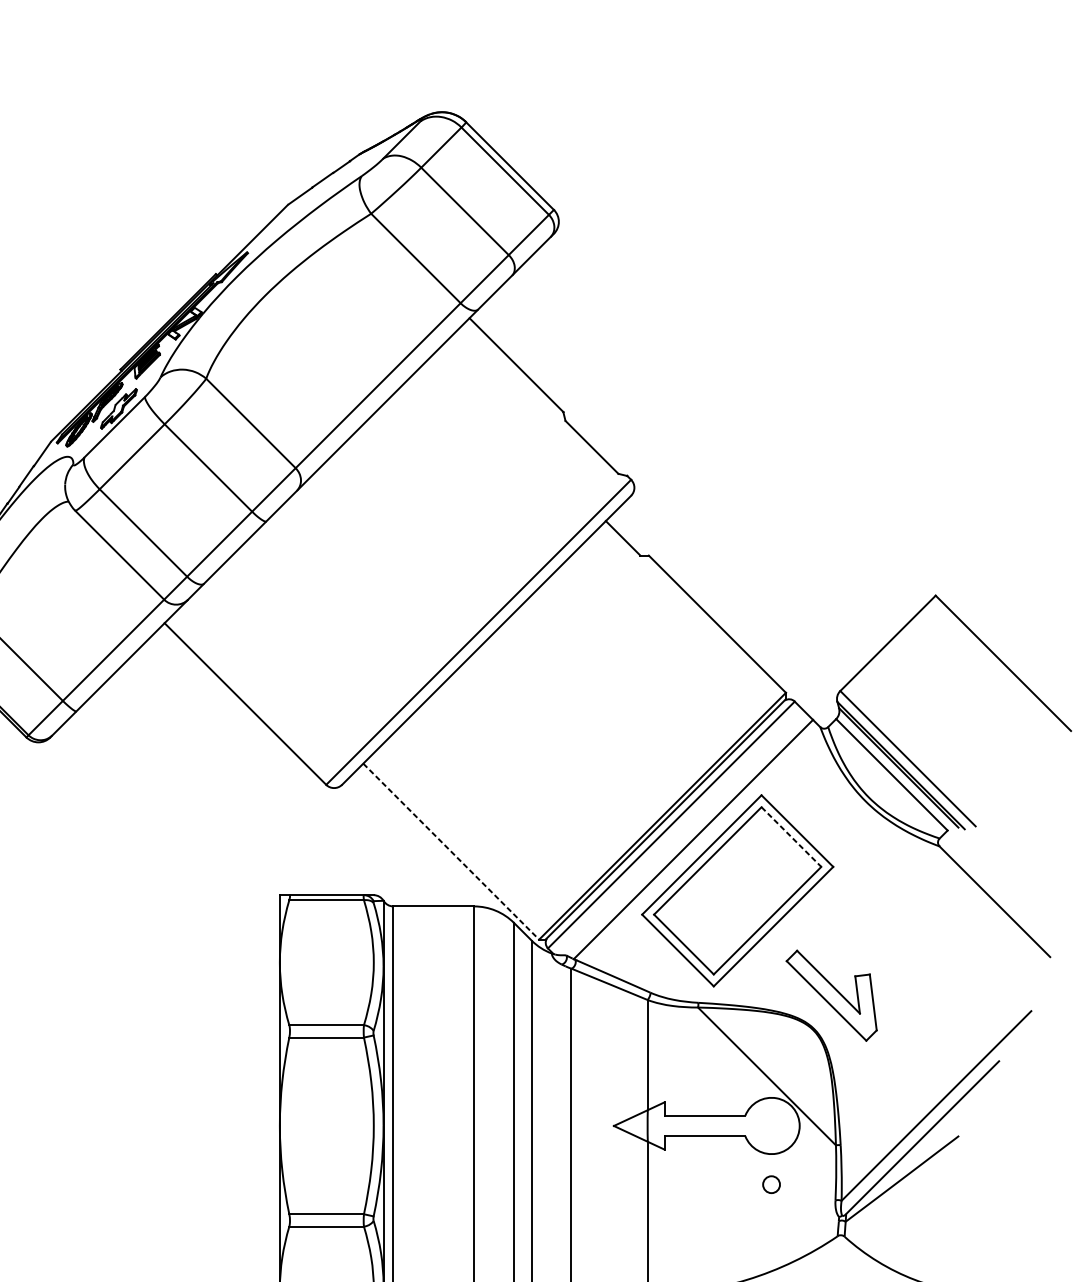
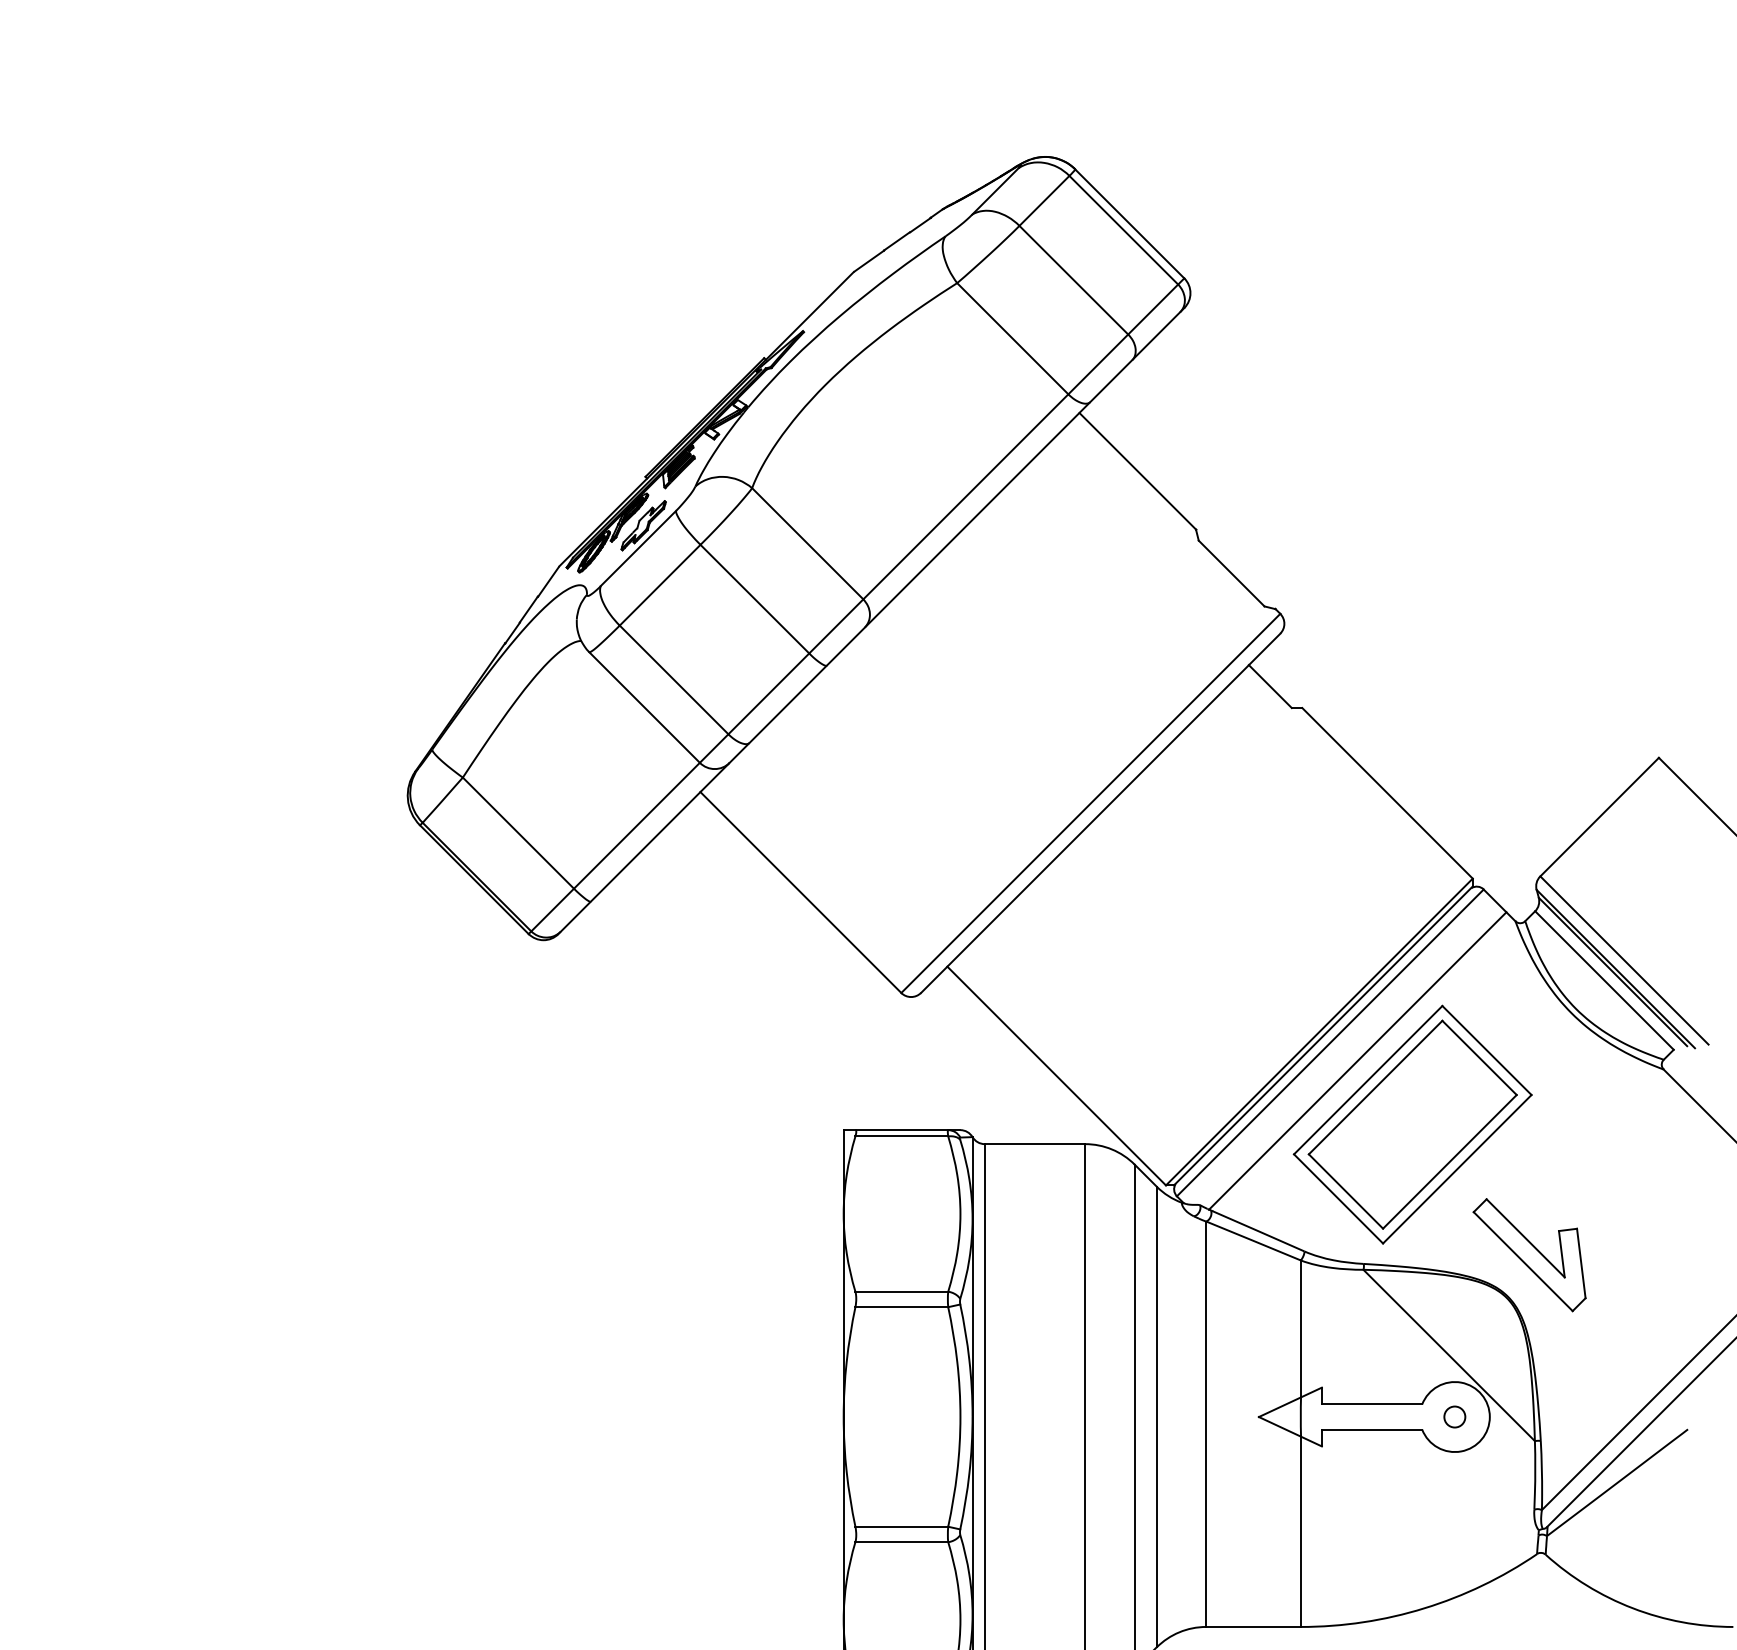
line: (791, 837) -> (1479, 1058), dashed -> solid
line: (451, 852) -> (1056, 1076), dashed -> solid
circle: (771, 1184) -> (1454, 1416), moved

